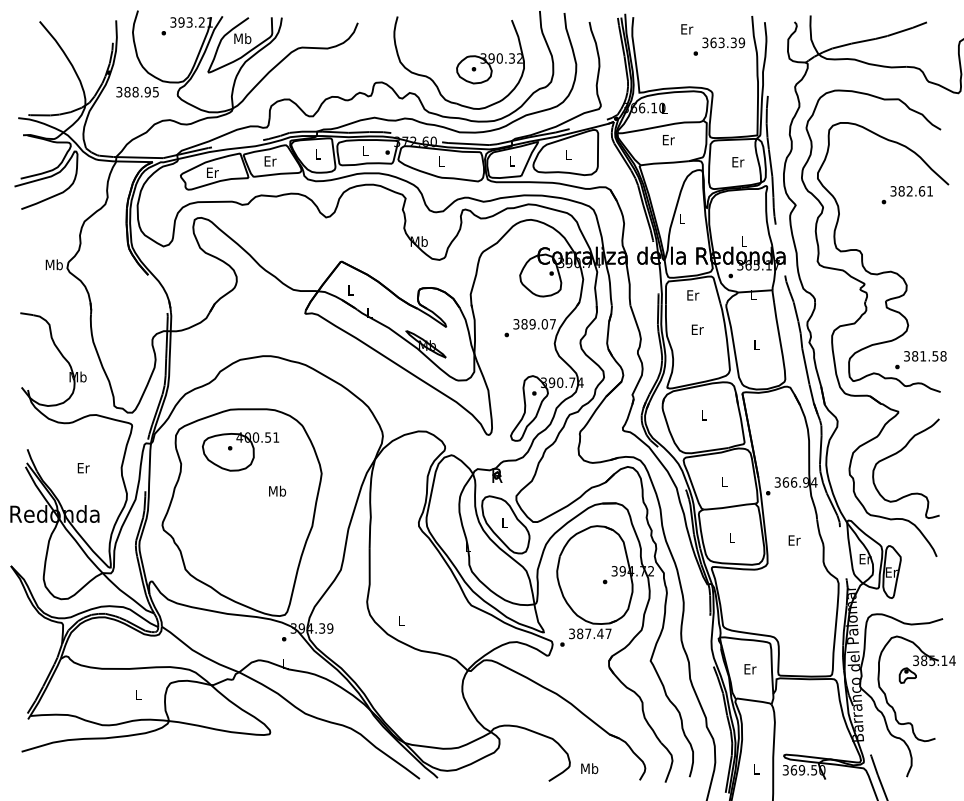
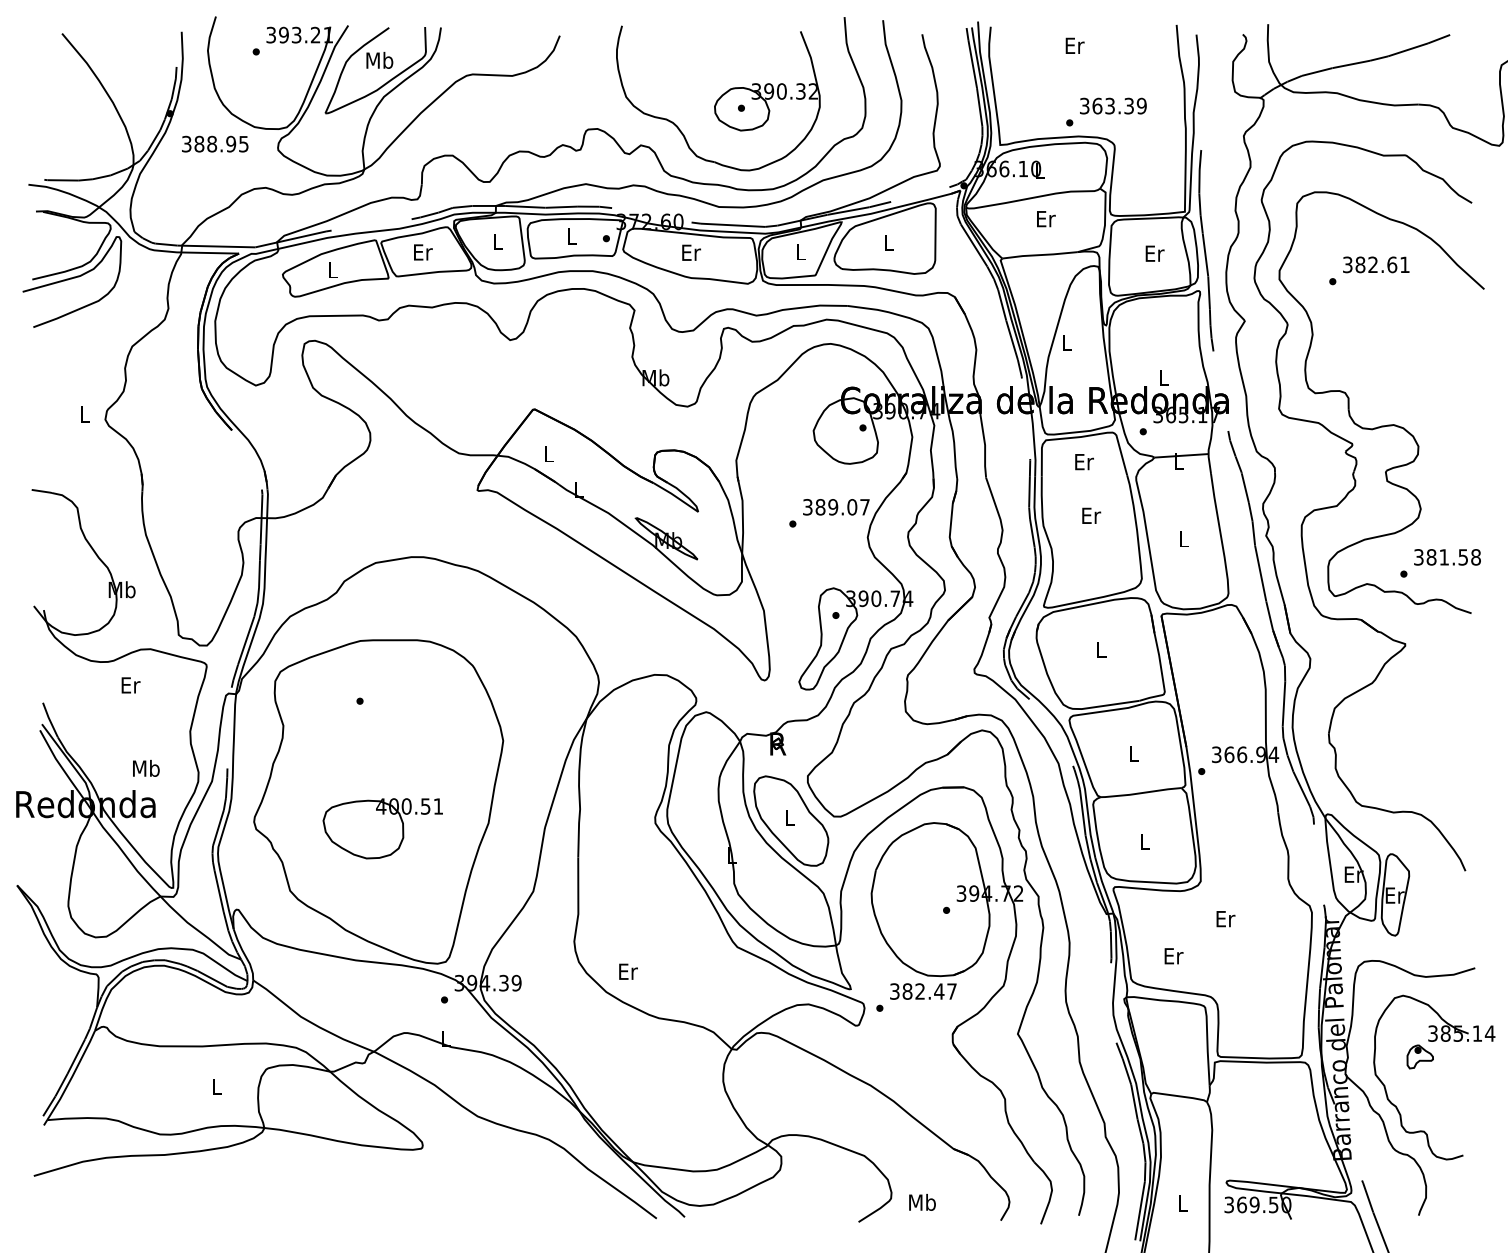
text: (719, 46) -> (1106, 111), moved
text: (442, 161) -> (692, 252), L -> Er
text: (212, 172) -> (332, 269), Er -> L
text: (906, 195) -> (1368, 271), moved
text: (53, 264) -> (83, 413), Mb -> L
part: (240, 451) -> (382, 828), moved
curve: (896, 454) -> (1402, 710), removed
text: (83, 468) -> (130, 685), moved
text: (277, 490) -> (146, 767), moved
text: (794, 540) -> (1225, 919), moved
text: (401, 621) -> (628, 972), L -> Er
text: (588, 633) -> (920, 991), 387.47 -> 382.47
text: (750, 669) -> (1174, 956), moved

